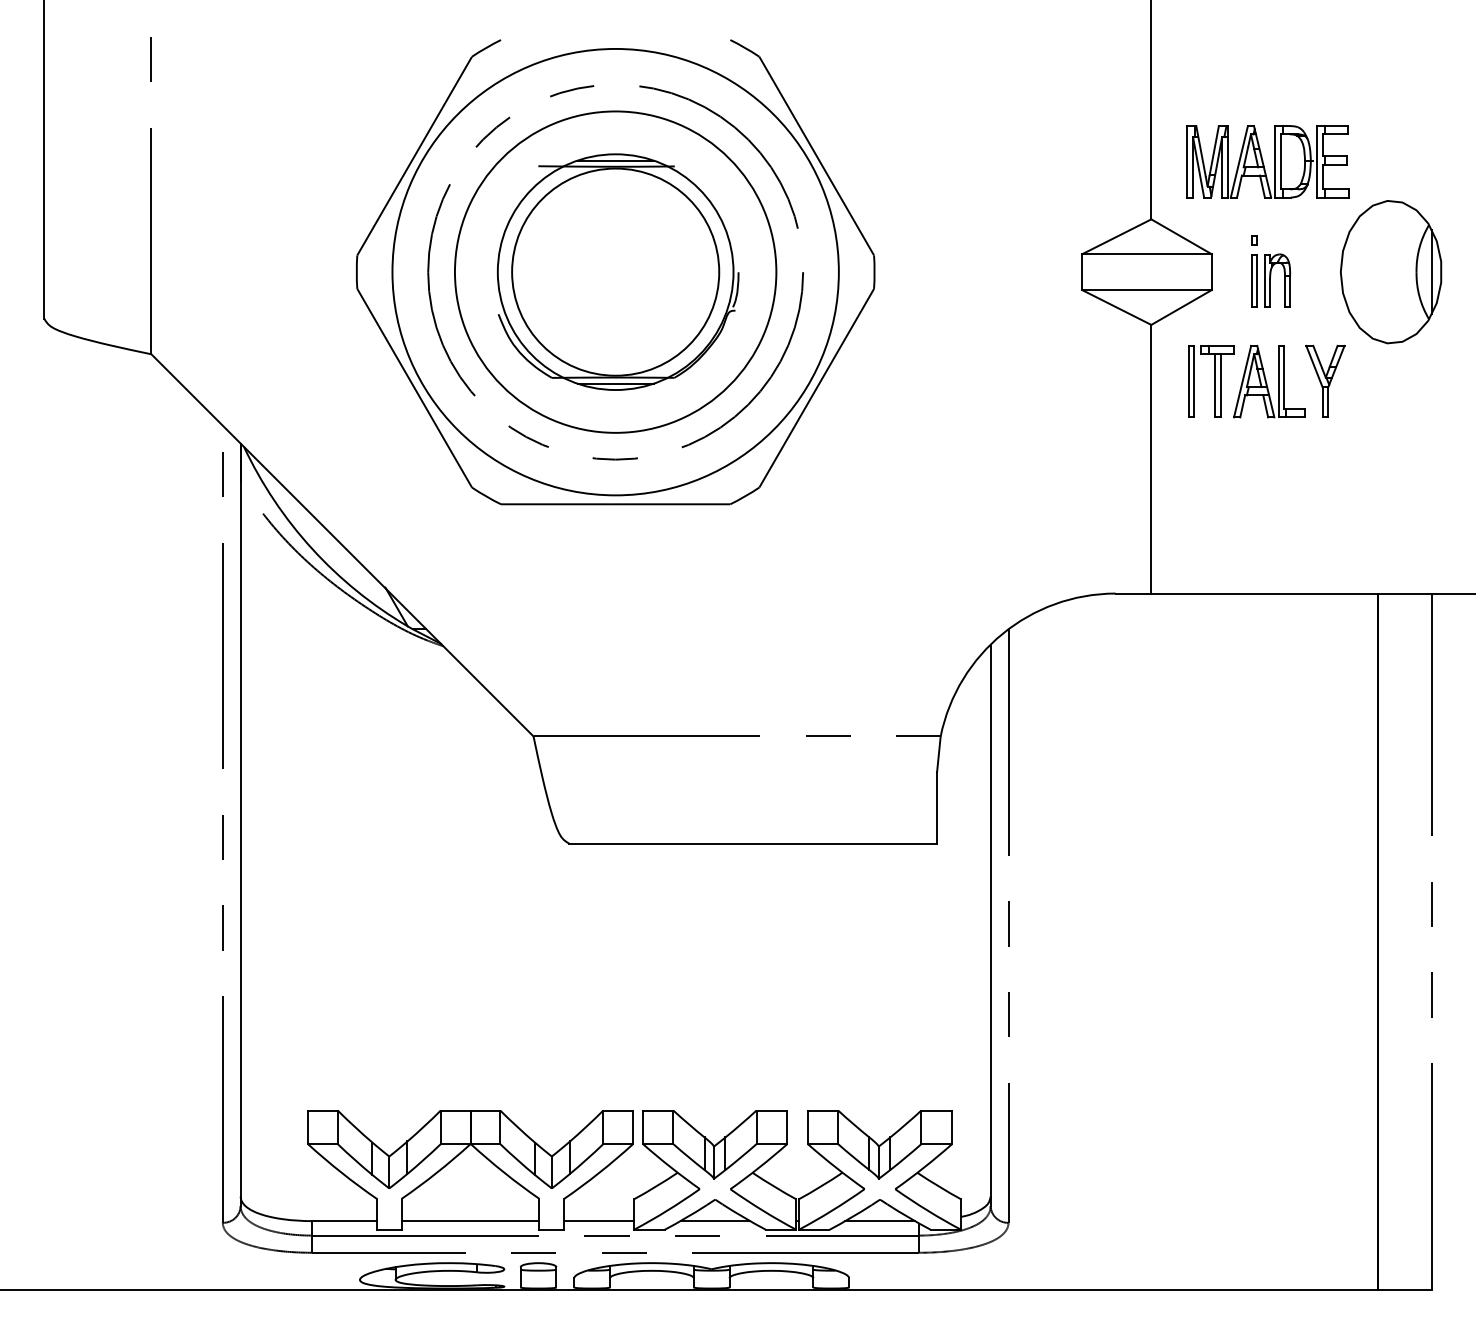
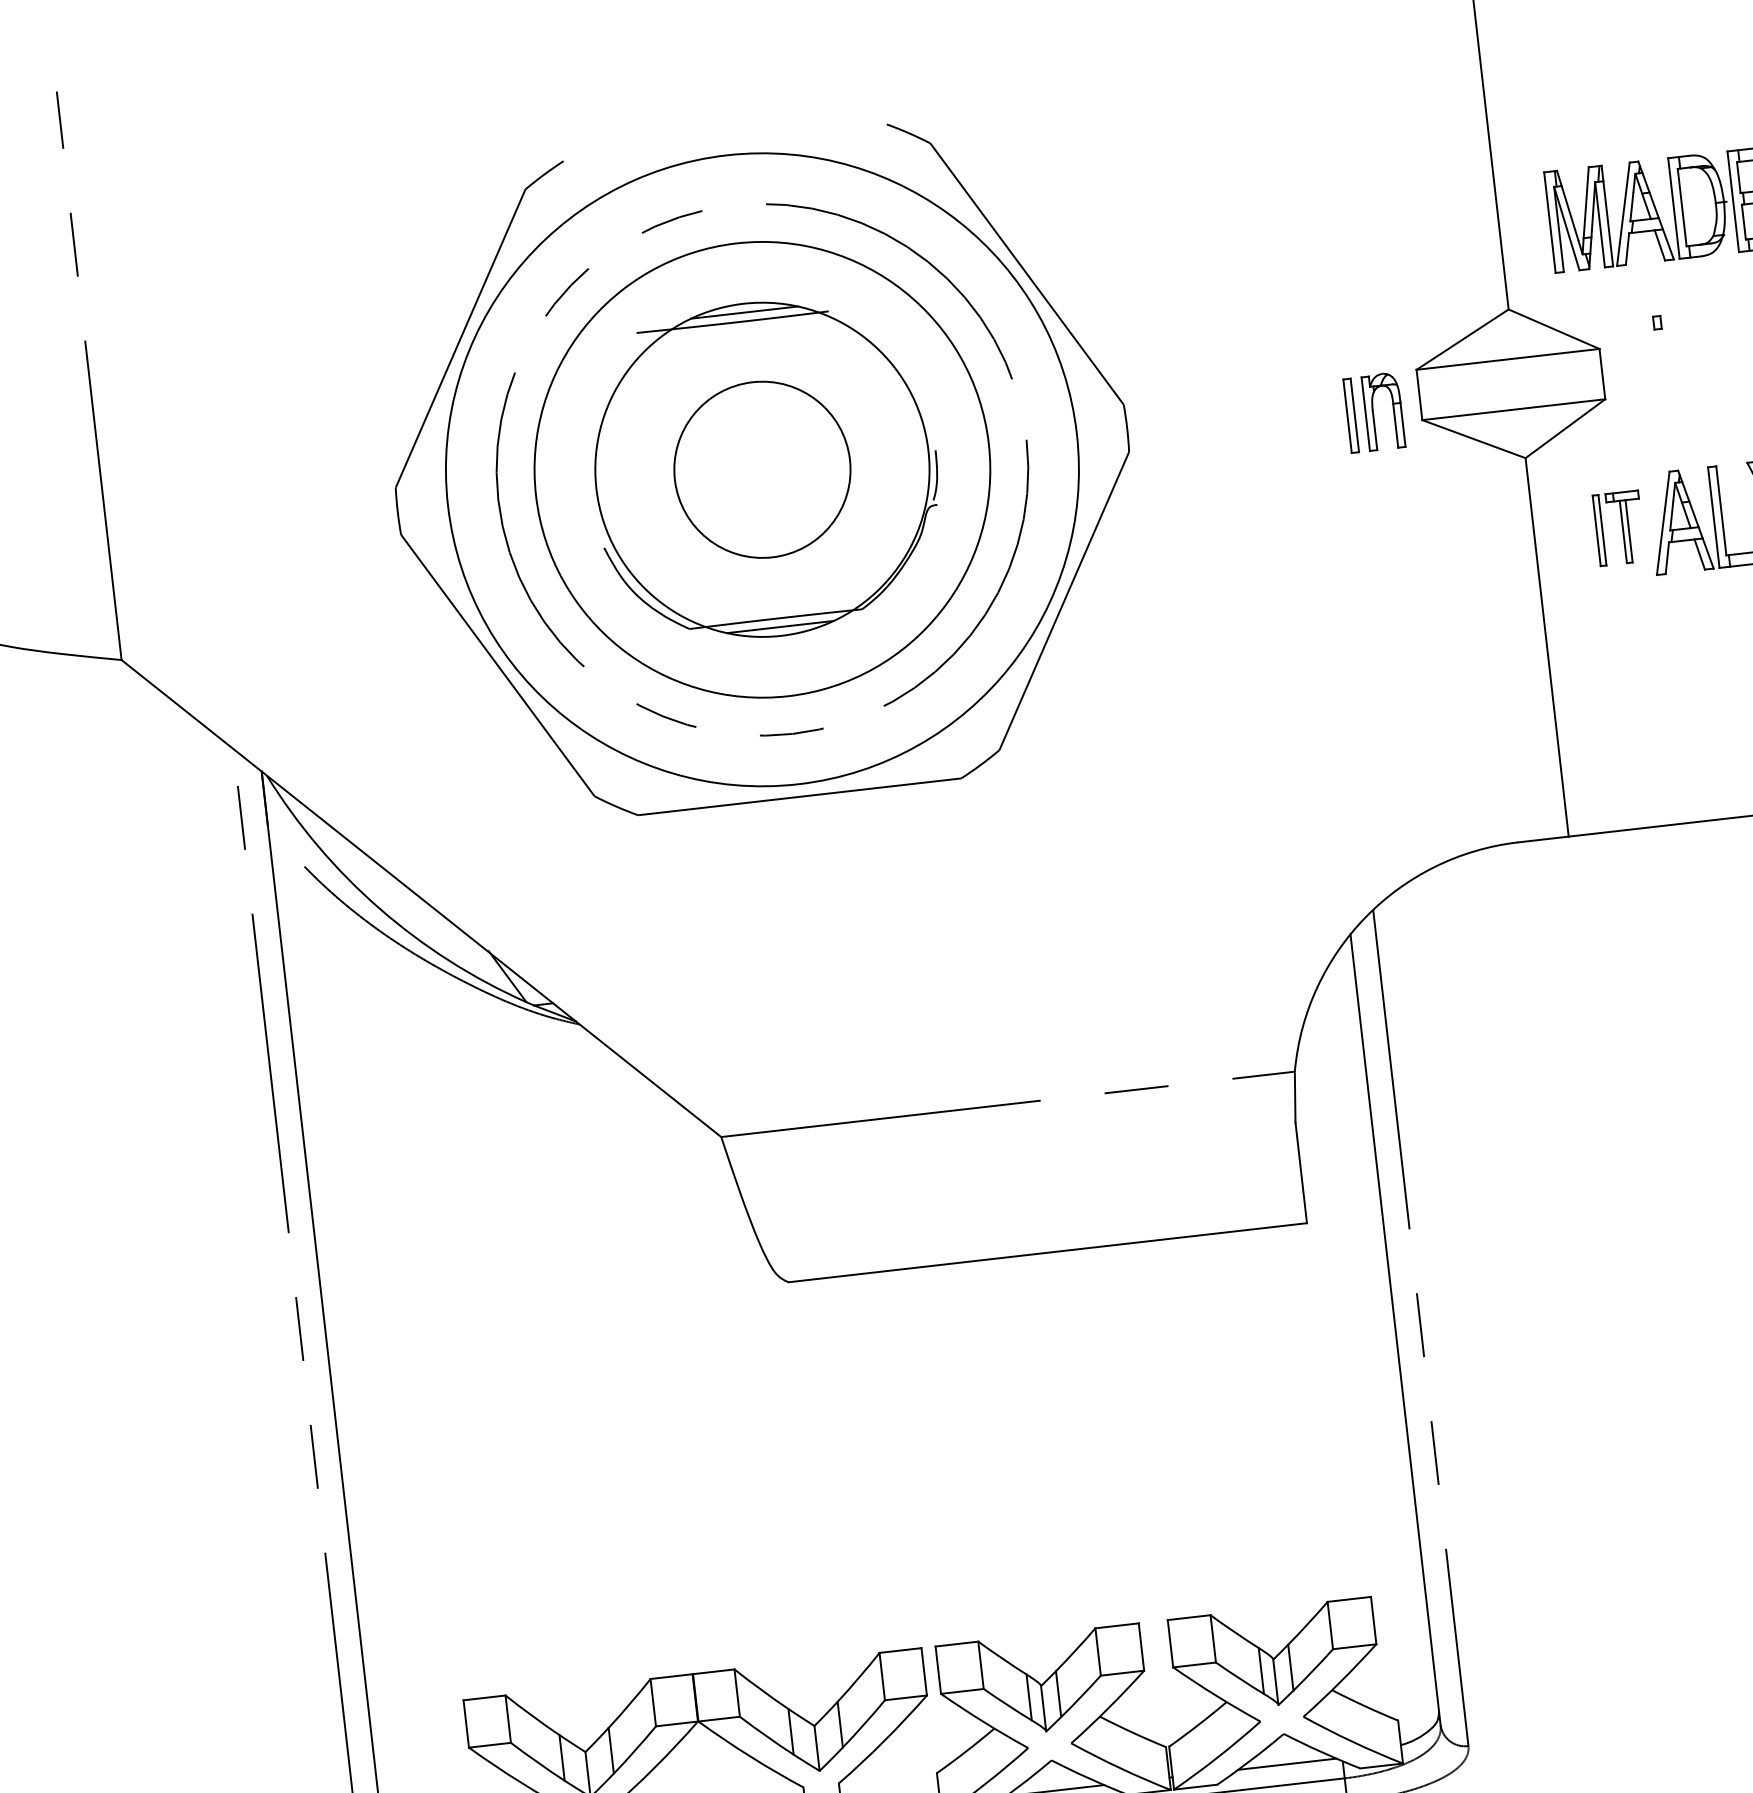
circle: (615, 271) -> (762, 468), size x0.6
part: (1270, 280) -> (1373, 412), moved
part: (1211, 381) -> (1619, 528), size x0.7

